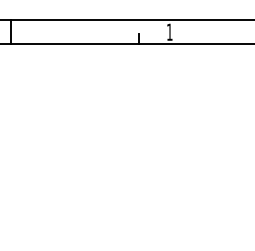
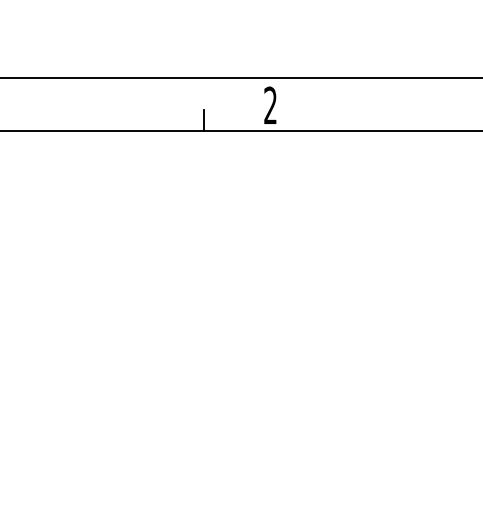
text: (169, 31) -> (269, 103), 1 -> 2

